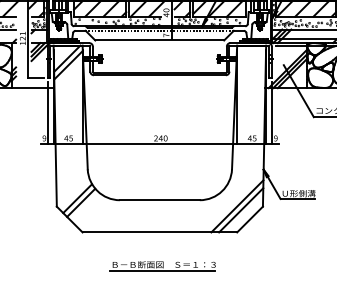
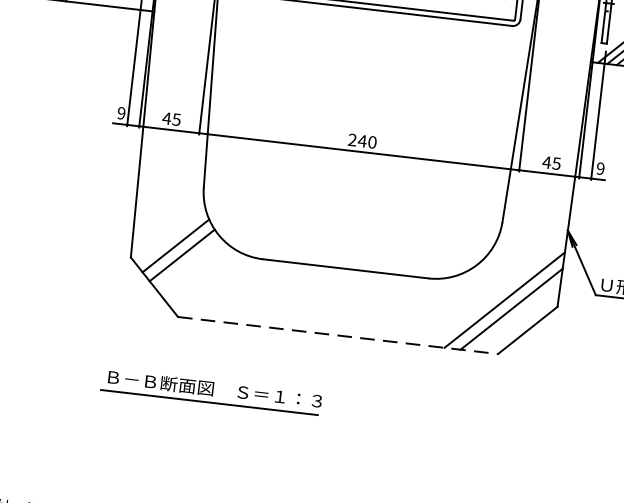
line: (160, 232) -> (339, 335), solid -> dashed
part: (162, 266) -> (211, 392), moved

